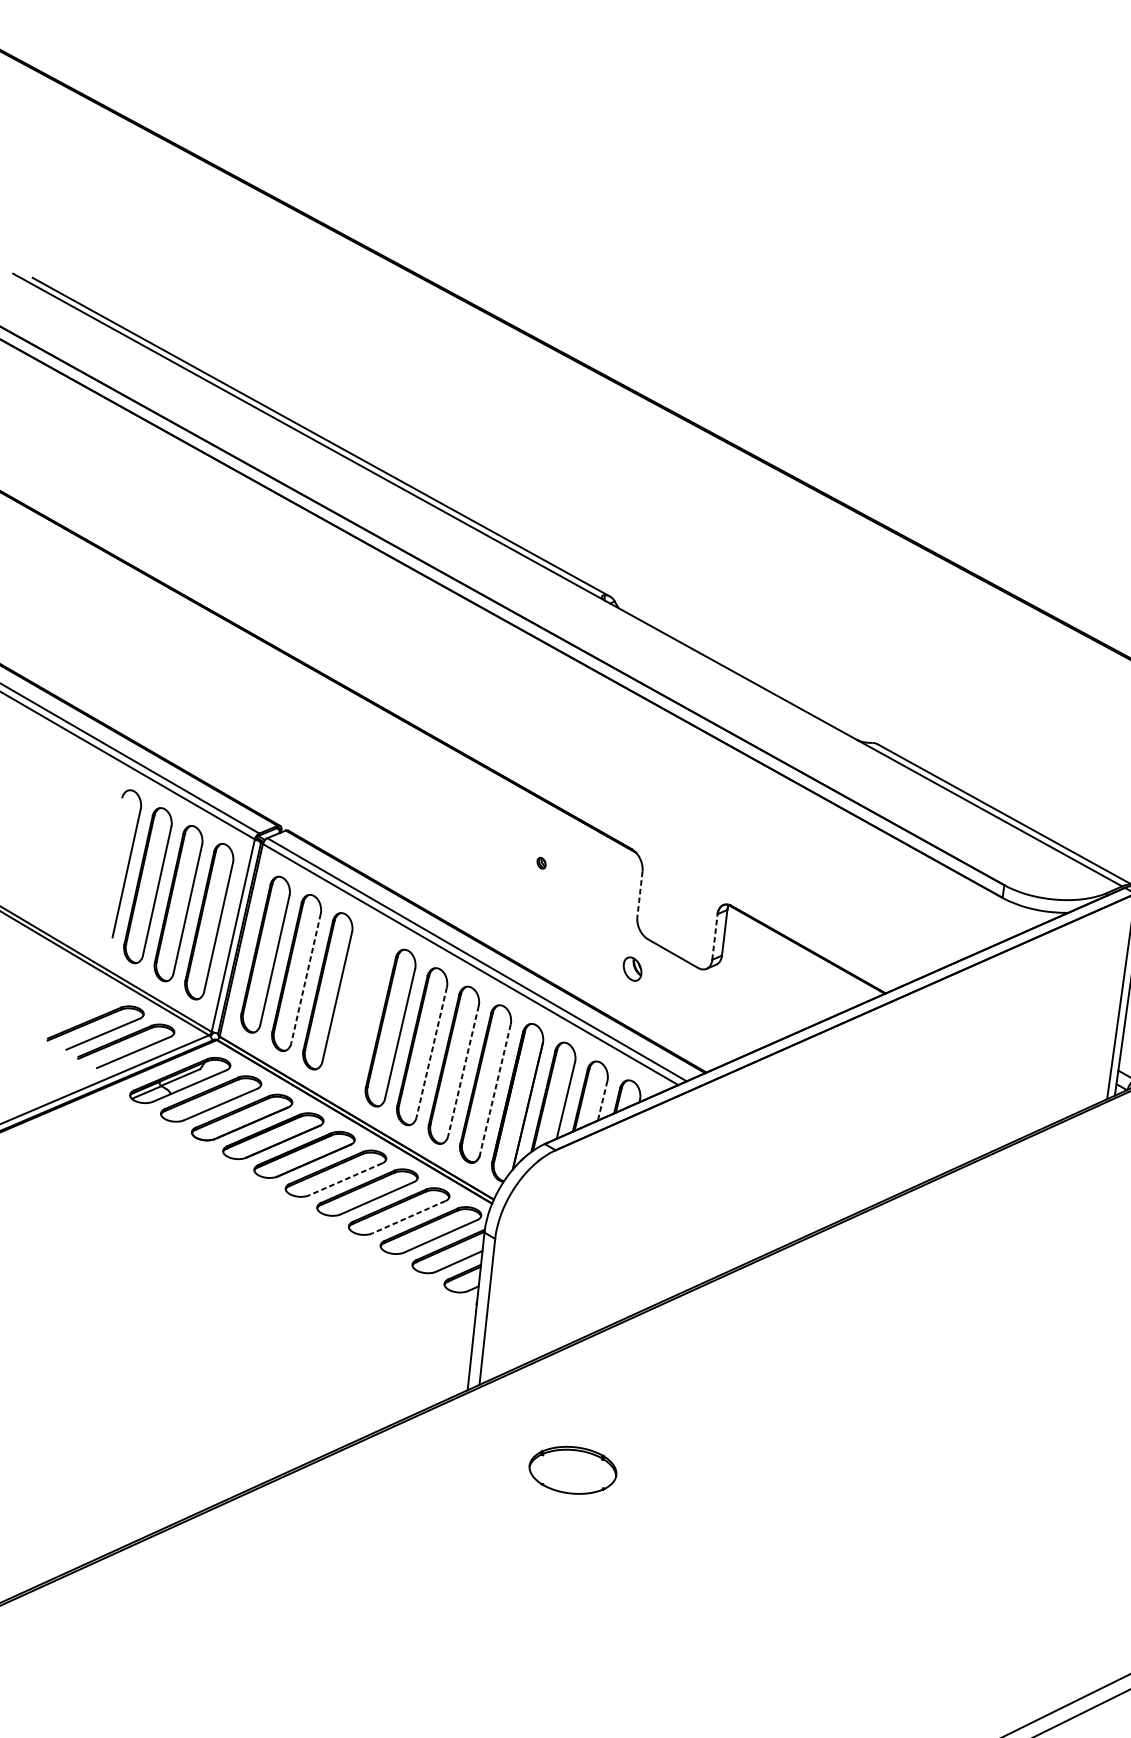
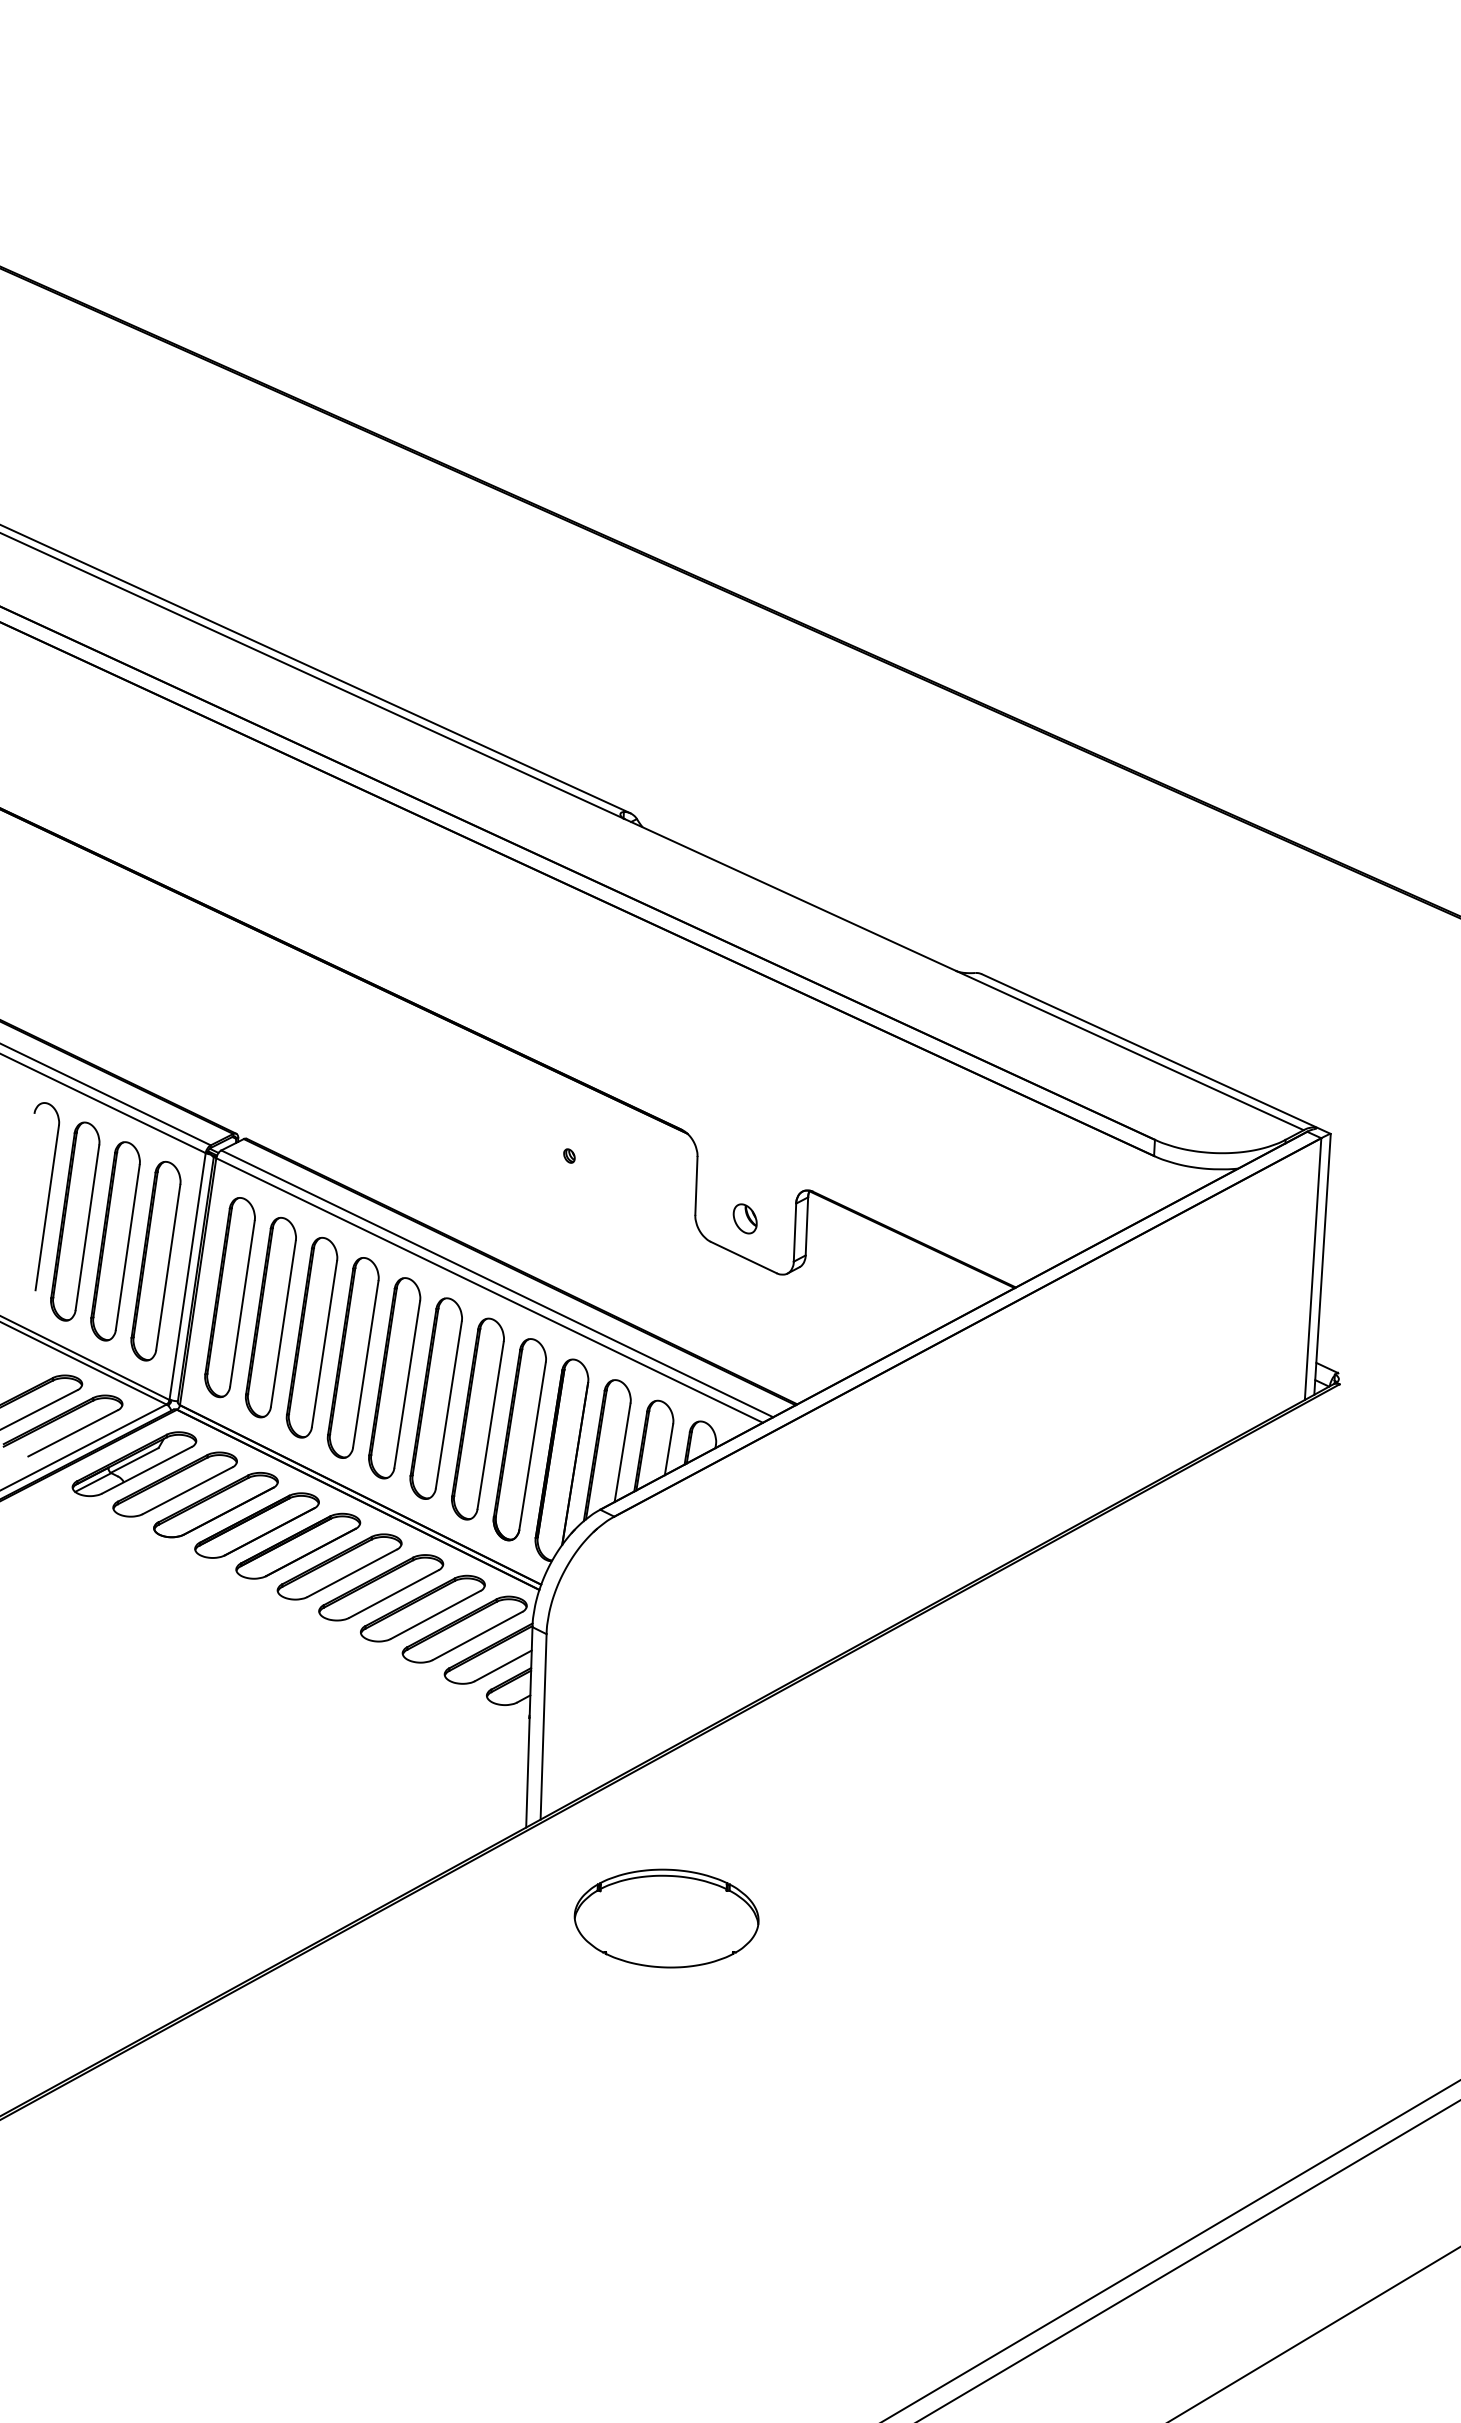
line: (640, 894) -> (696, 1185), dashed -> solid
line: (715, 936) -> (795, 1232), dashed -> solid
part: (632, 968) -> (744, 1218), moved
line: (306, 978) -> (283, 1323), dashed -> solid
part: (358, 1009) -> (352, 1357), added
line: (431, 1052) -> (448, 1405), dashed -> solid
line: (463, 1071) -> (490, 1425), dashed -> solid
line: (495, 1090) -> (532, 1446), dashed -> solid
line: (603, 1100) -> (669, 1449), dashed -> solid
line: (345, 1179) -> (352, 1573), dashed -> solid
line: (408, 1216) -> (435, 1614), dashed -> solid
part: (572, 1470) -> (666, 1918), size x1.67

